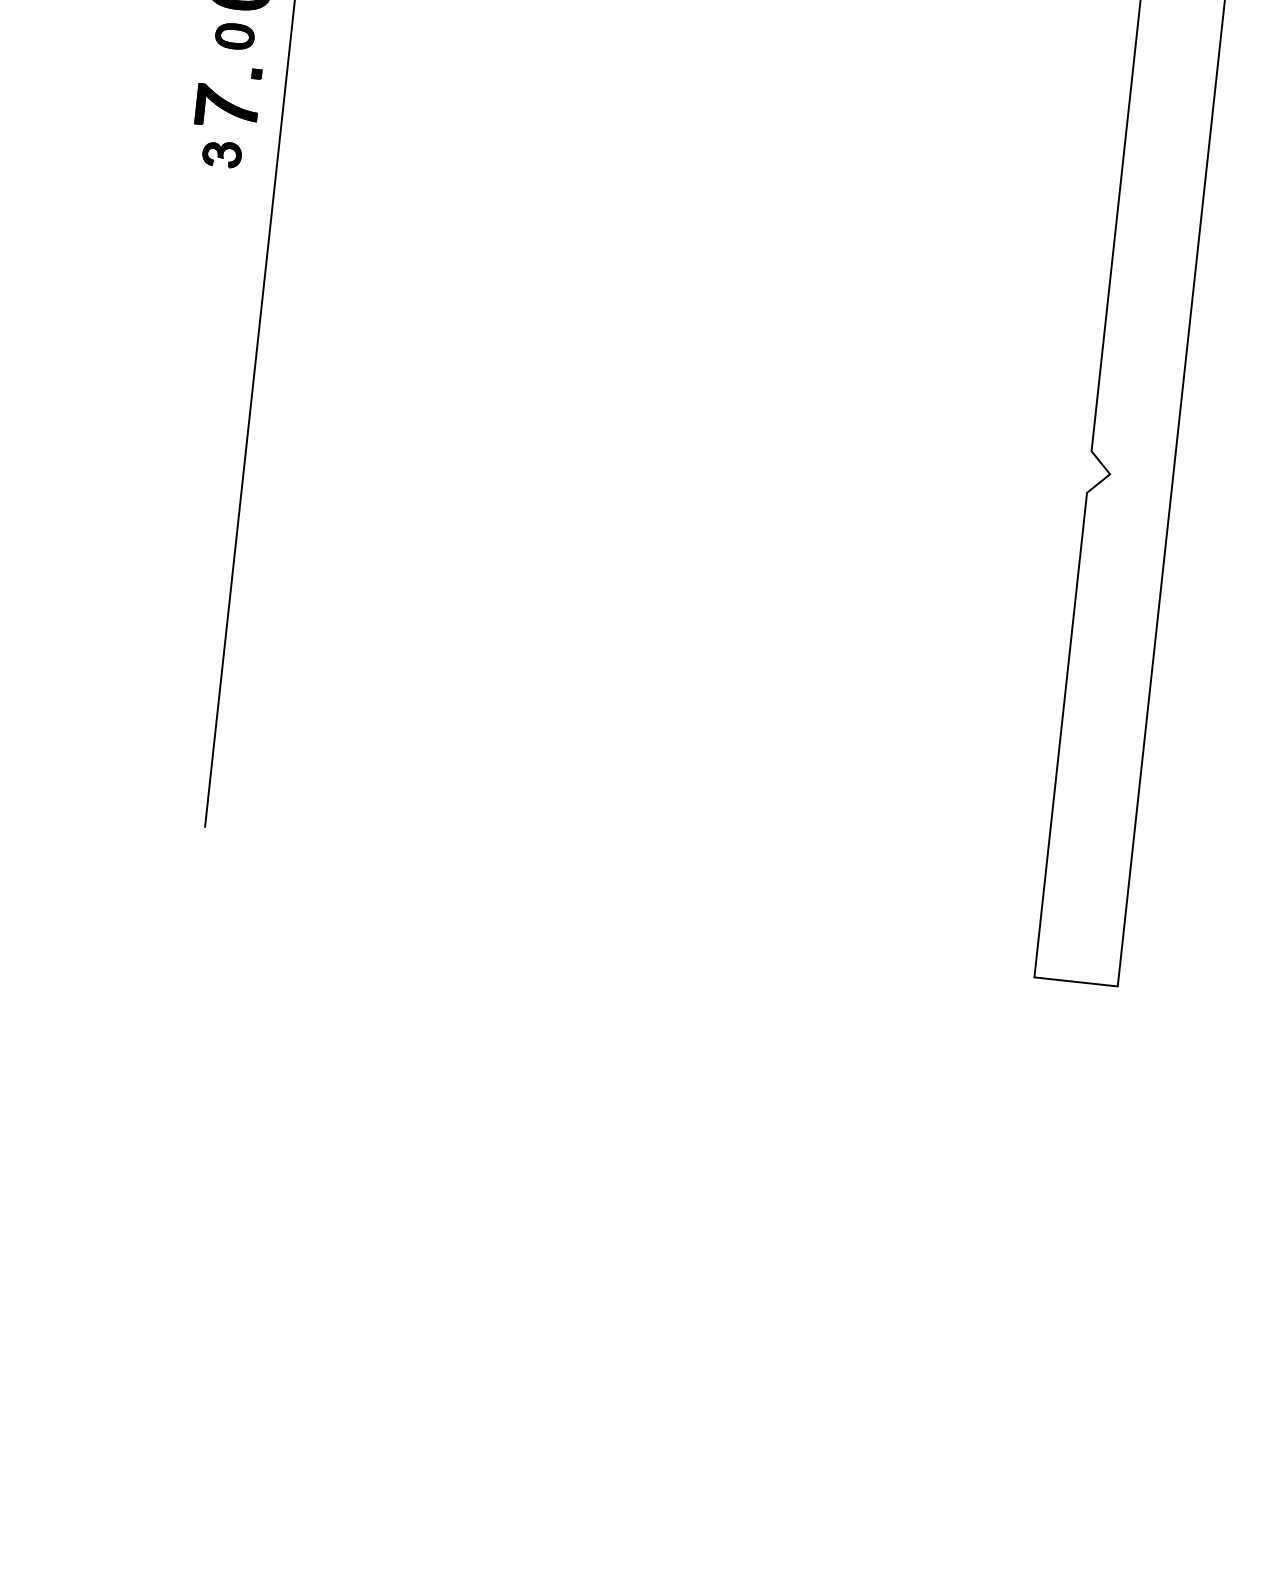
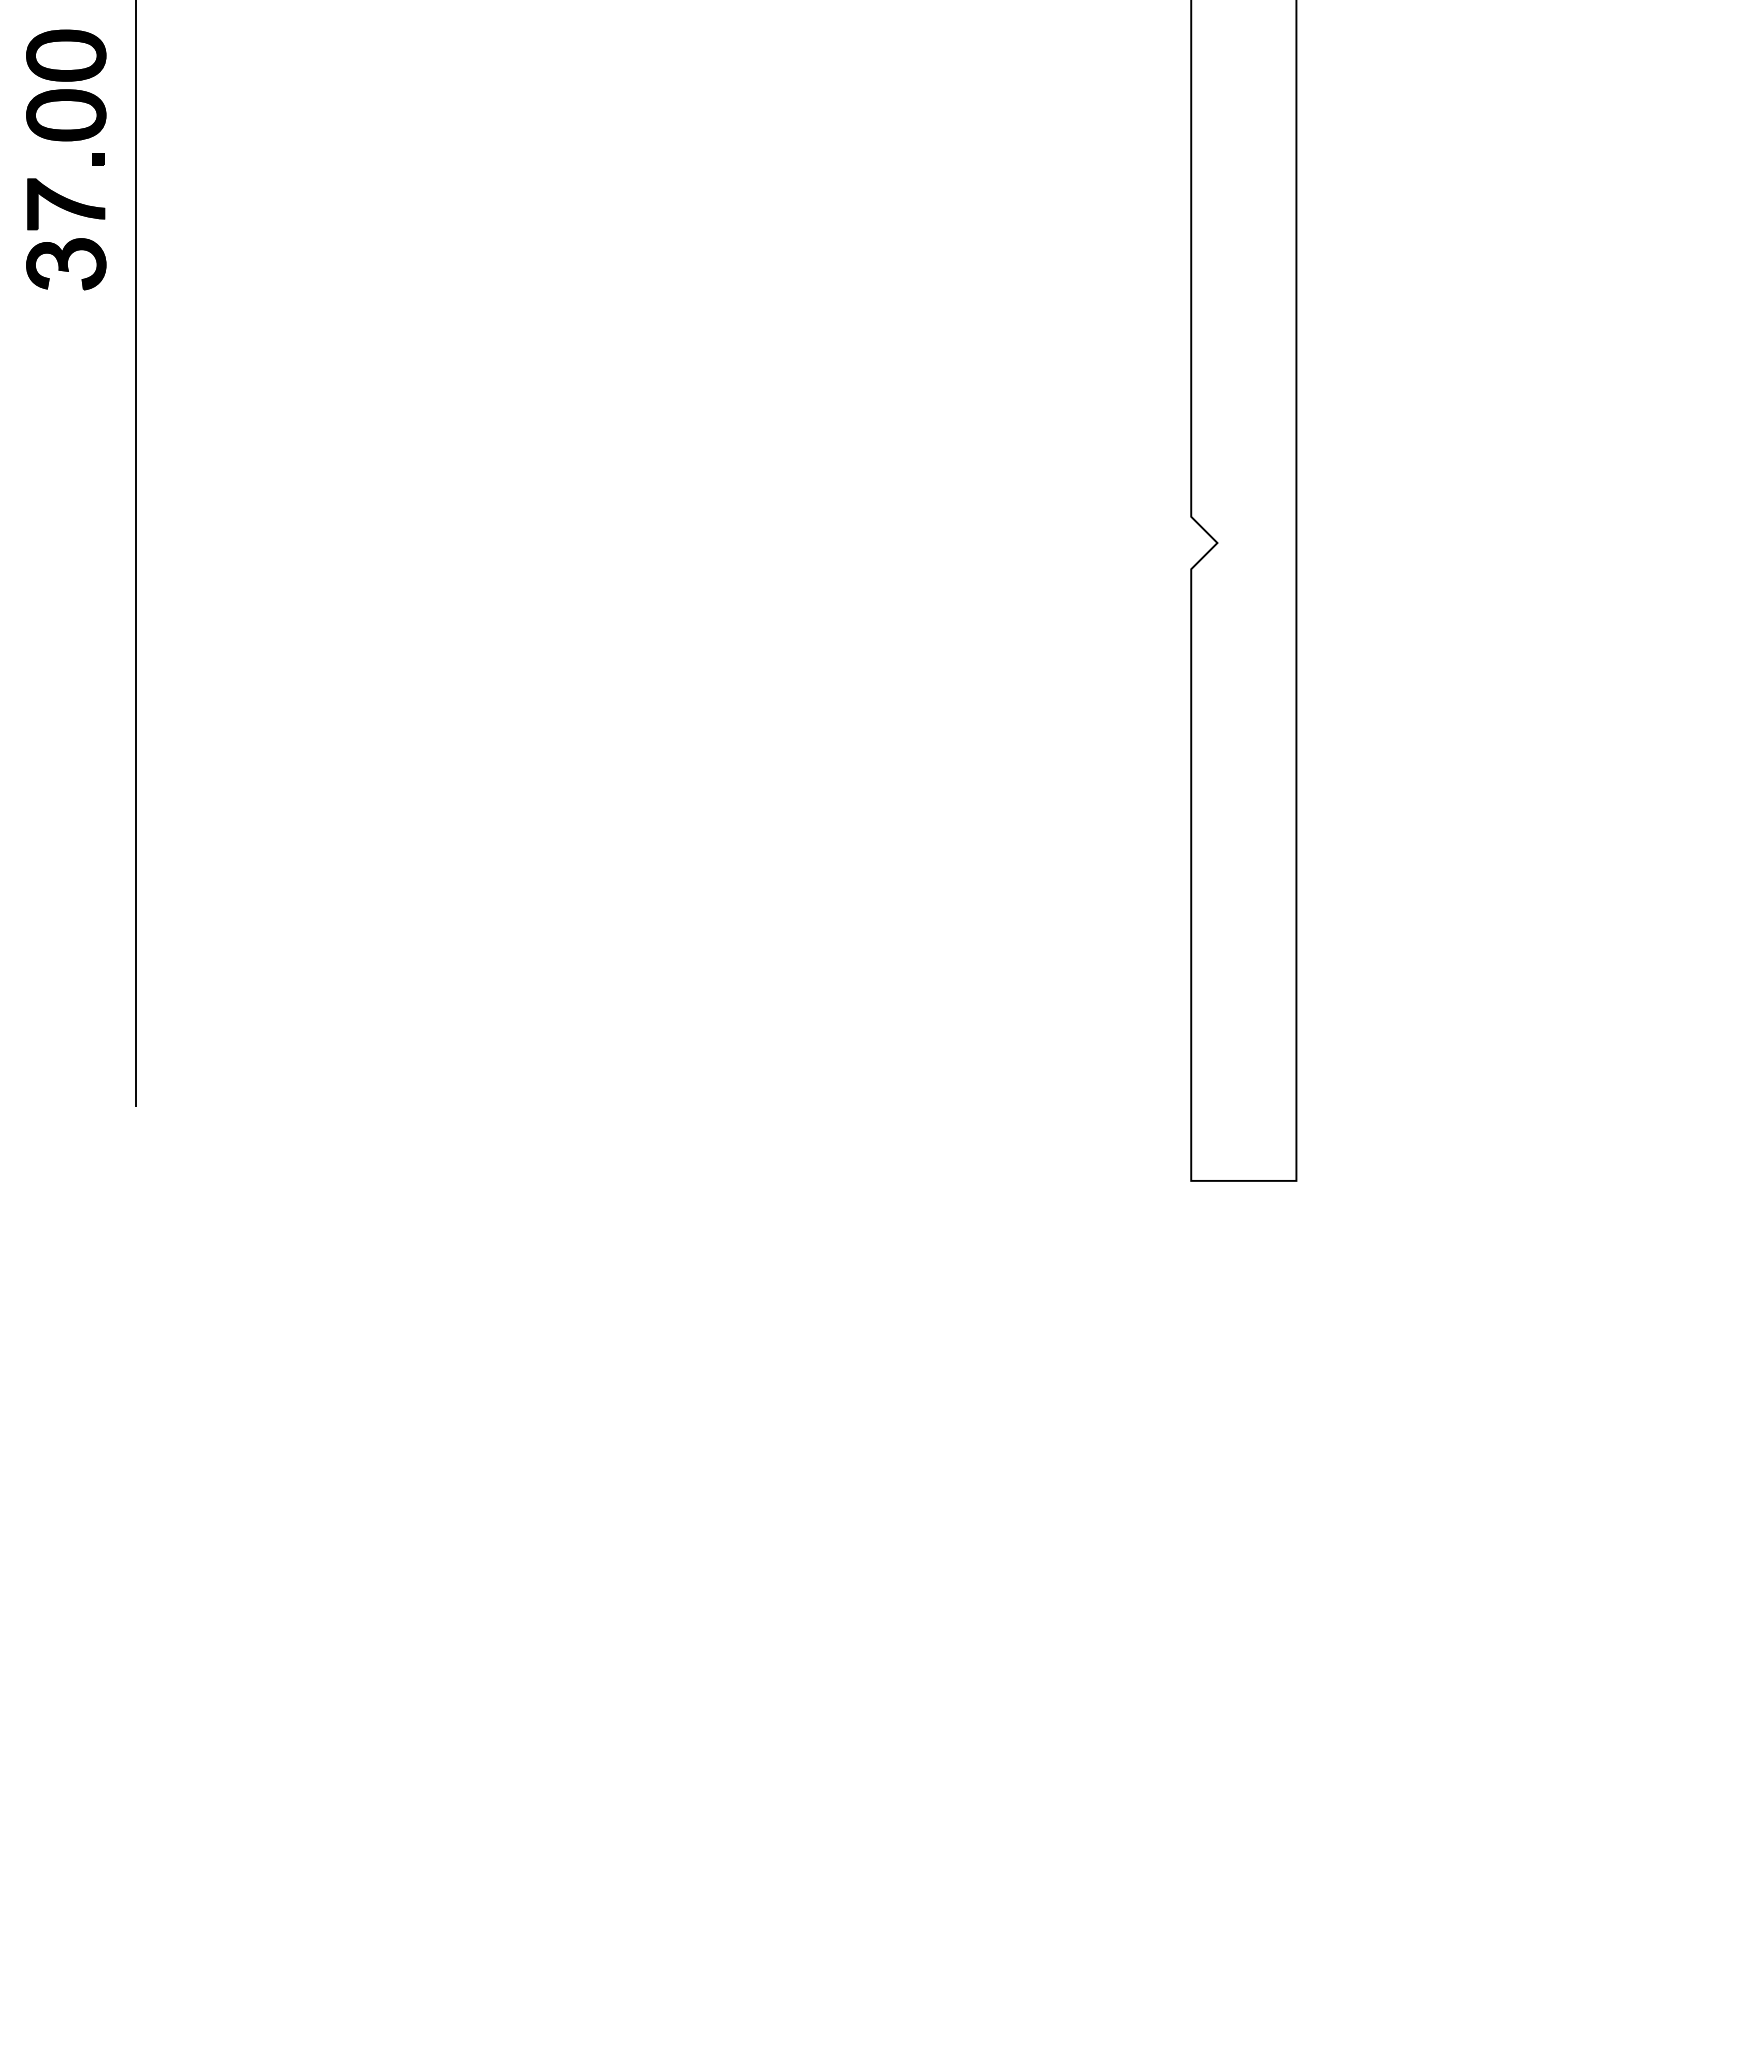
part: (235, 36) -> (66, 115), size x1.67
part: (222, 154) -> (66, 264), size x1.67

